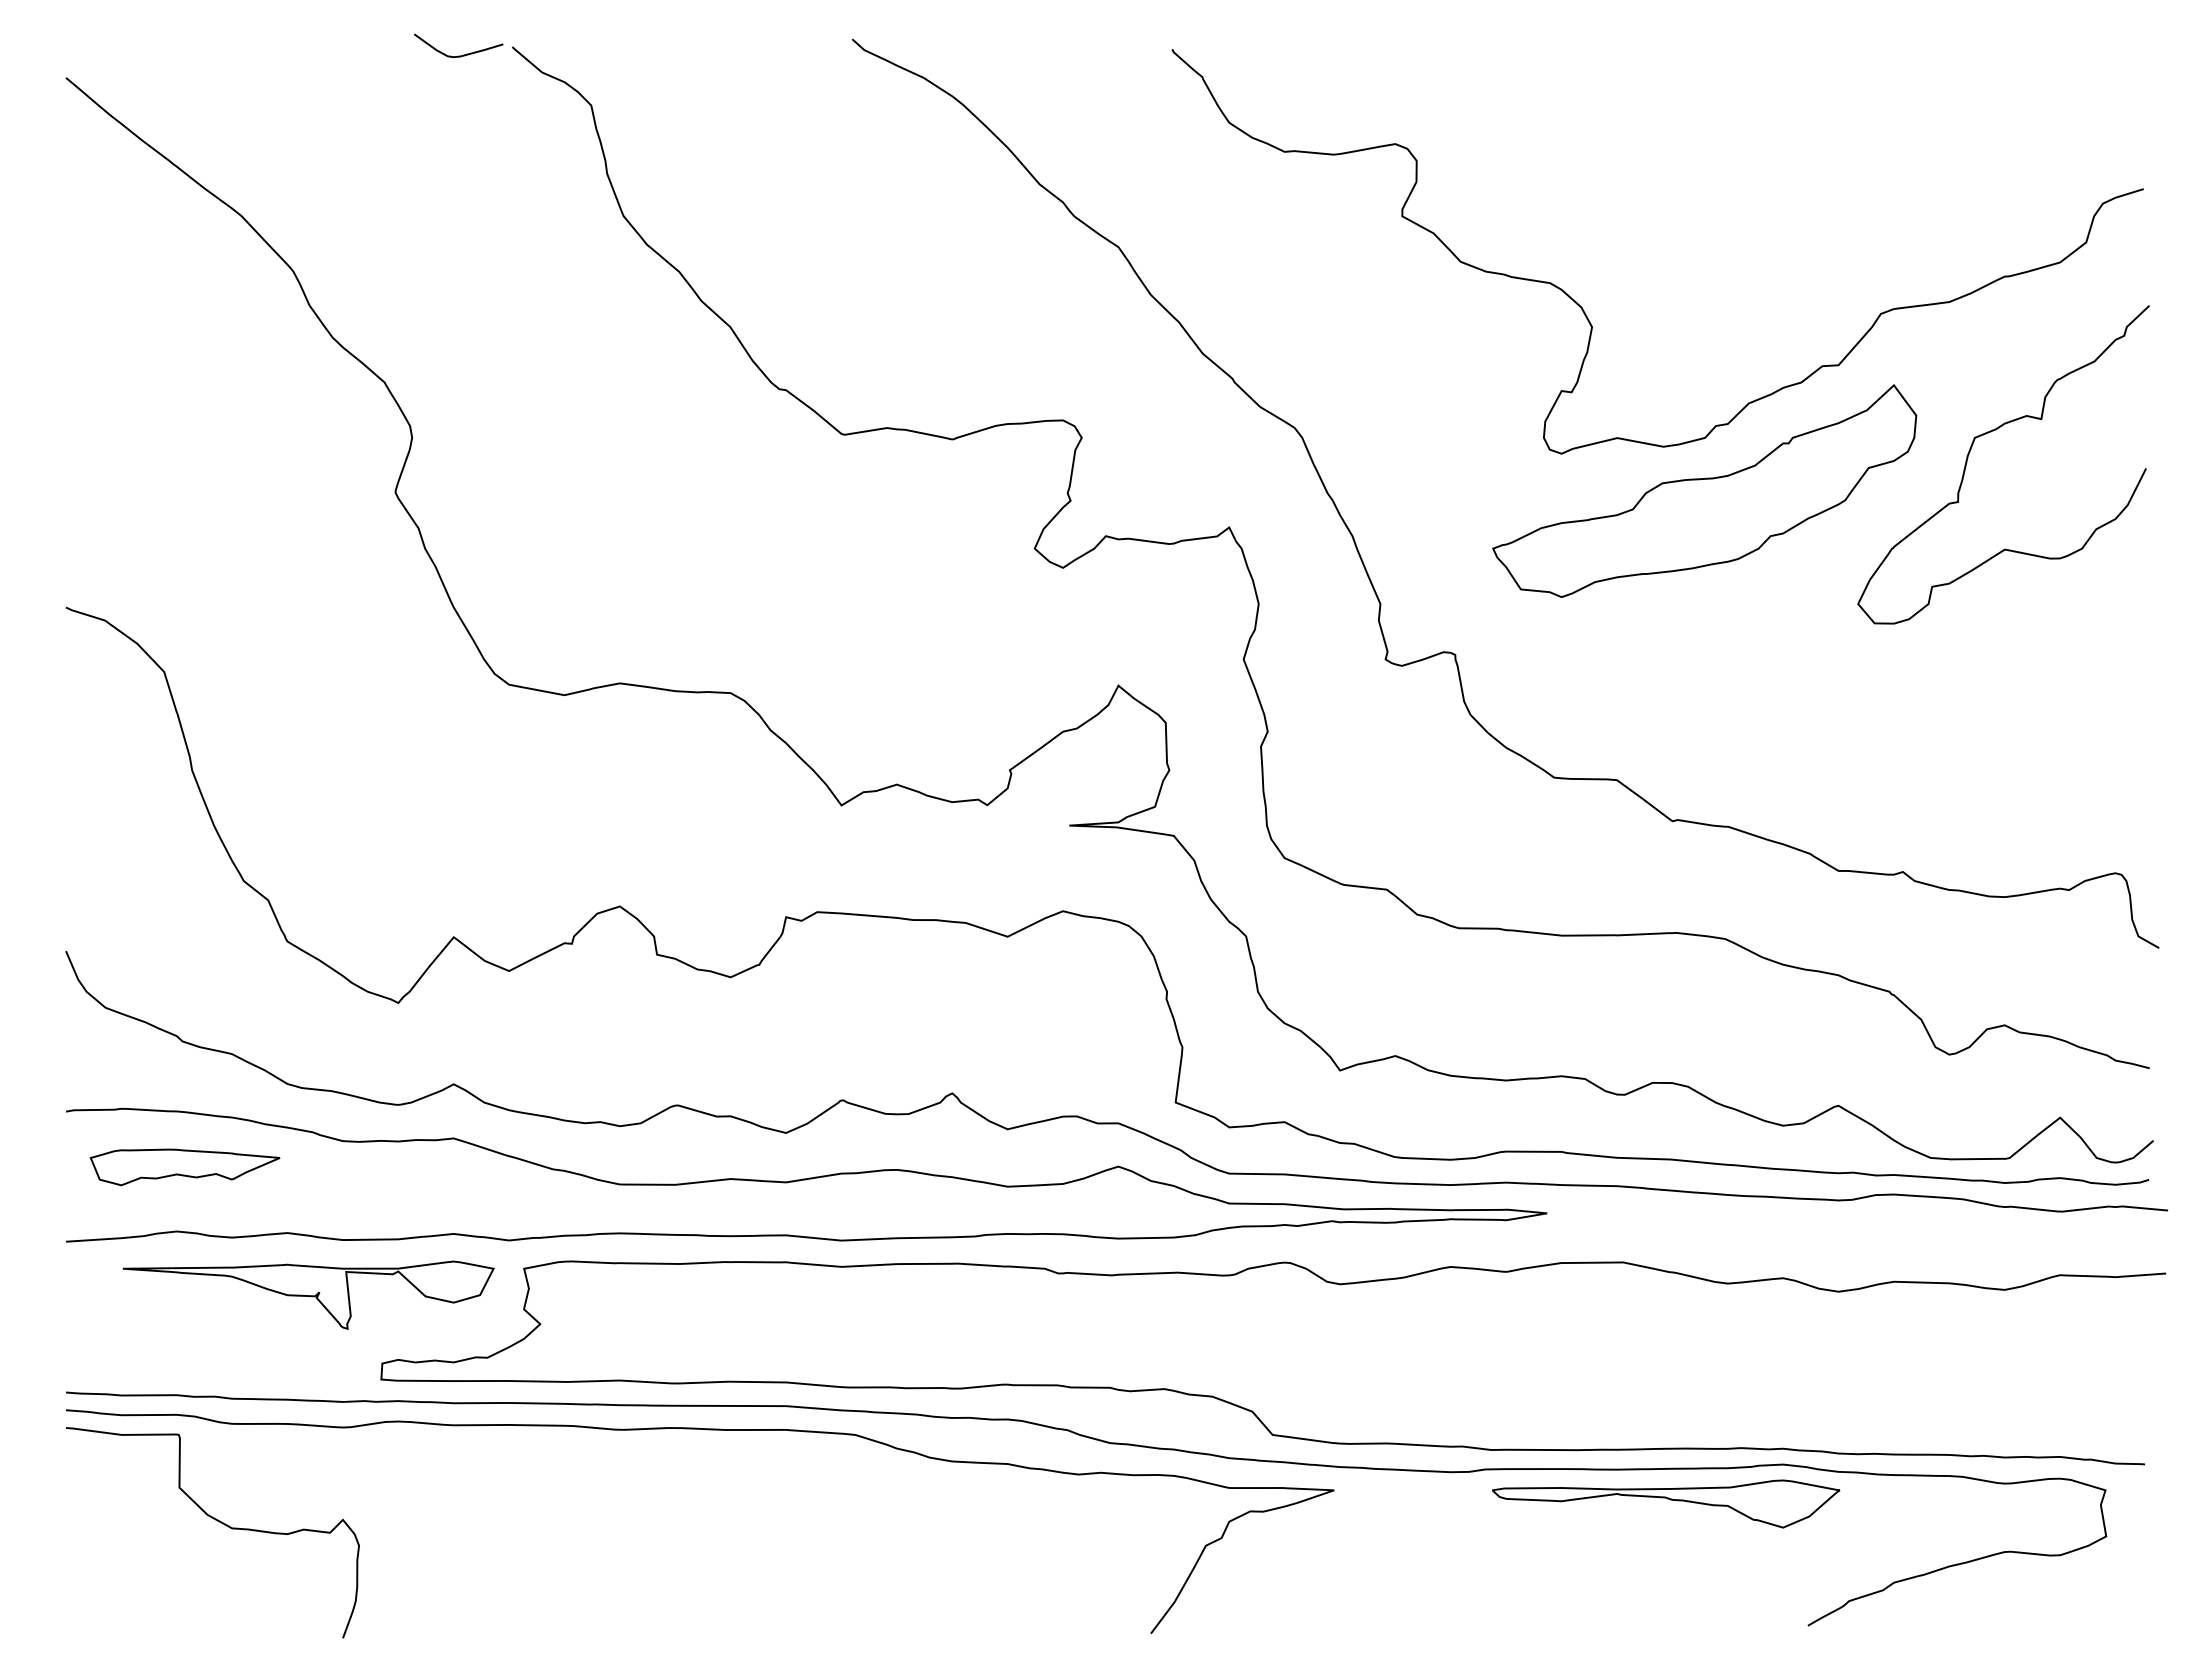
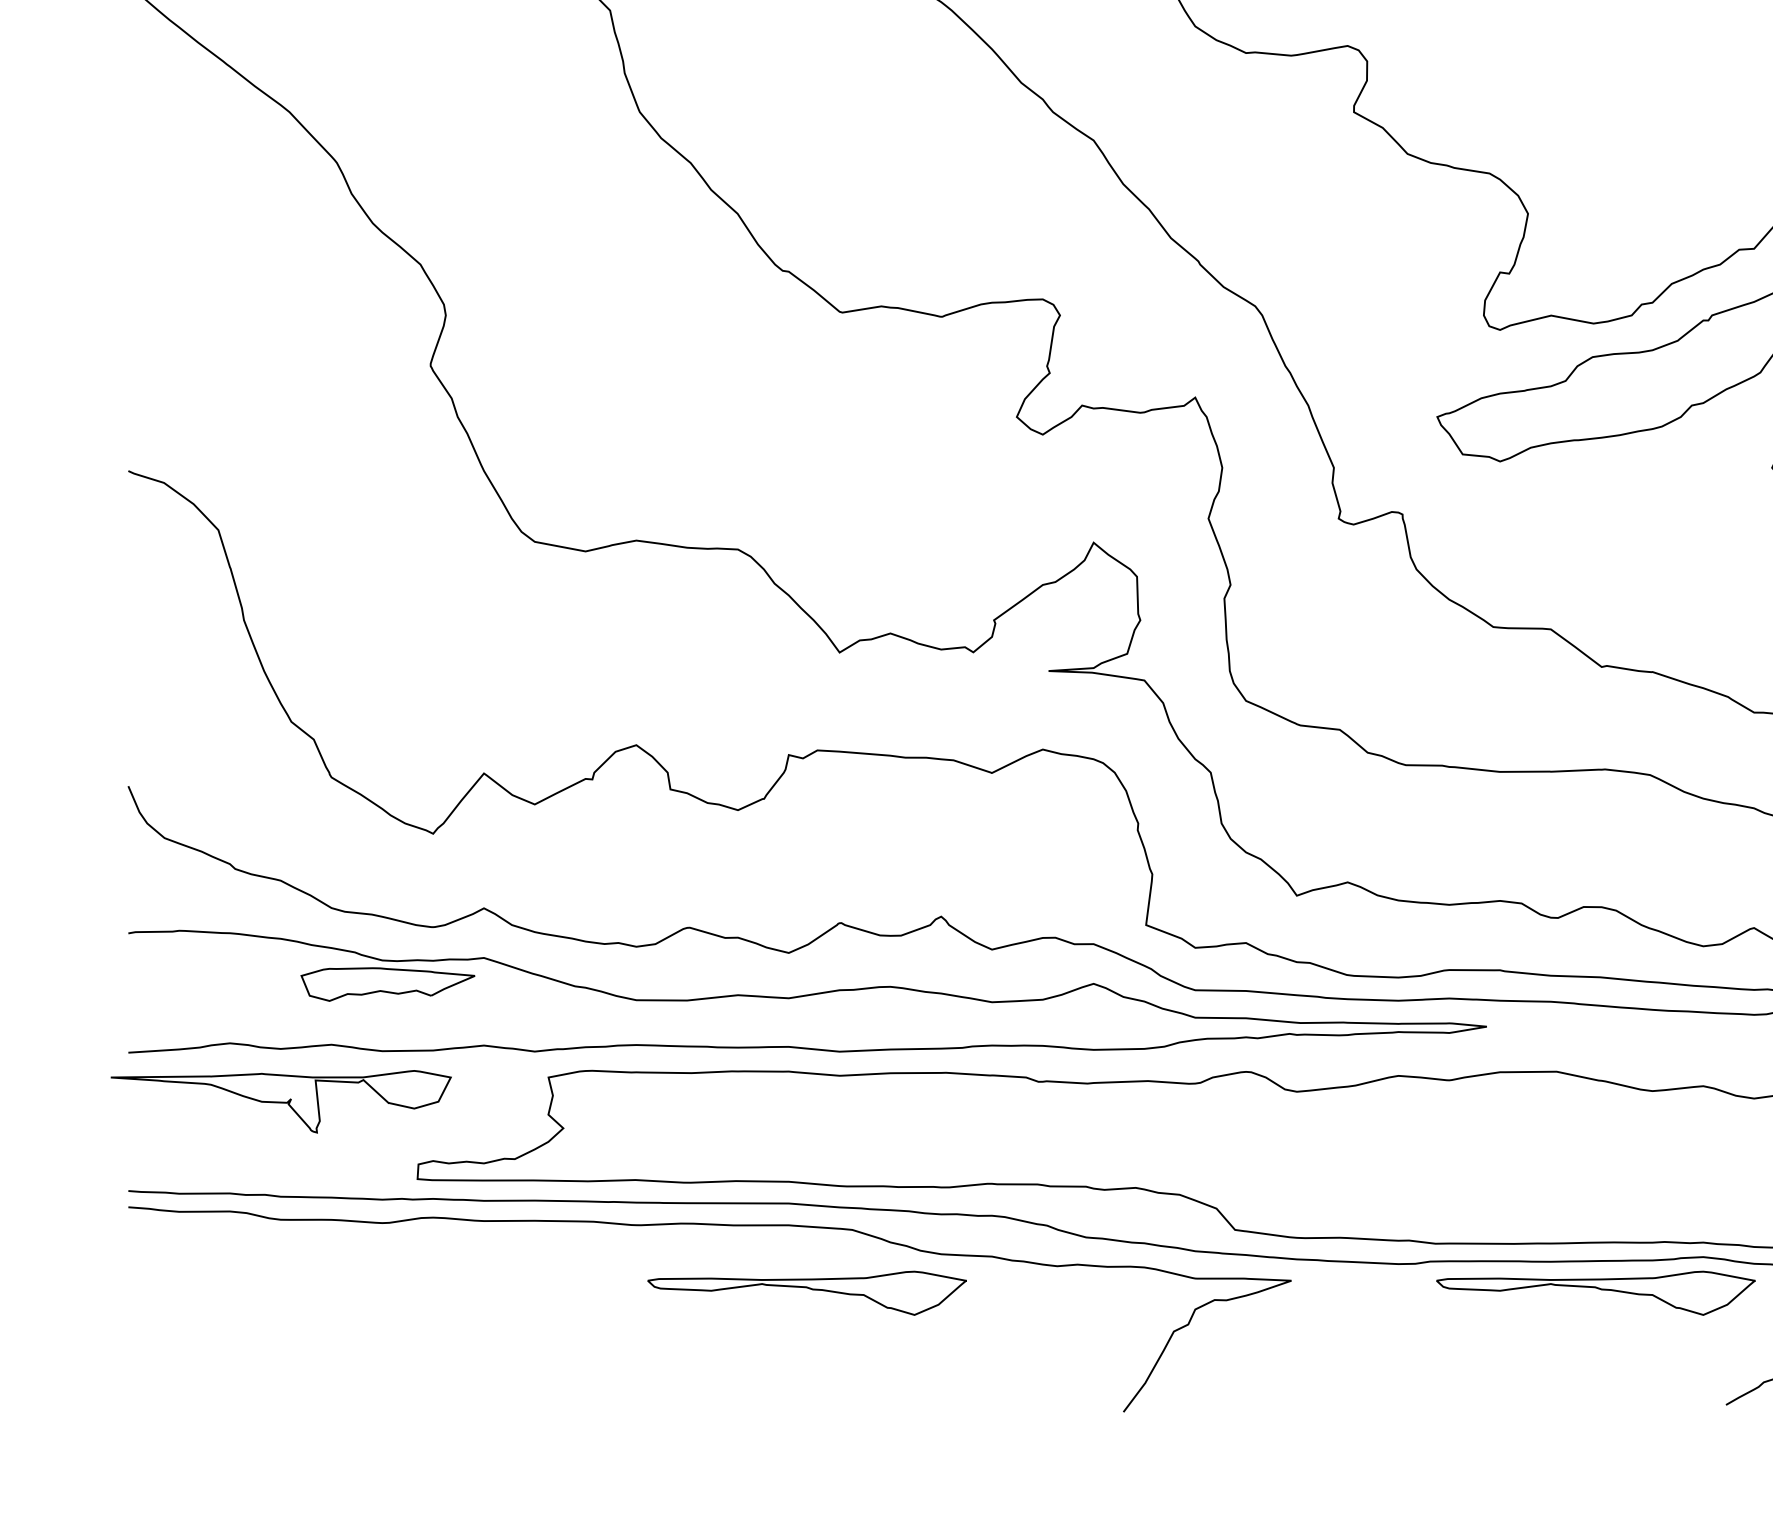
part: (184, 1167) -> (387, 984), moved
part: (308, 1294) -> (281, 1101), moved
part: (806, 1503) -> (807, 1292), added
curve: (217, 1521) -> (267, 1309), removed

